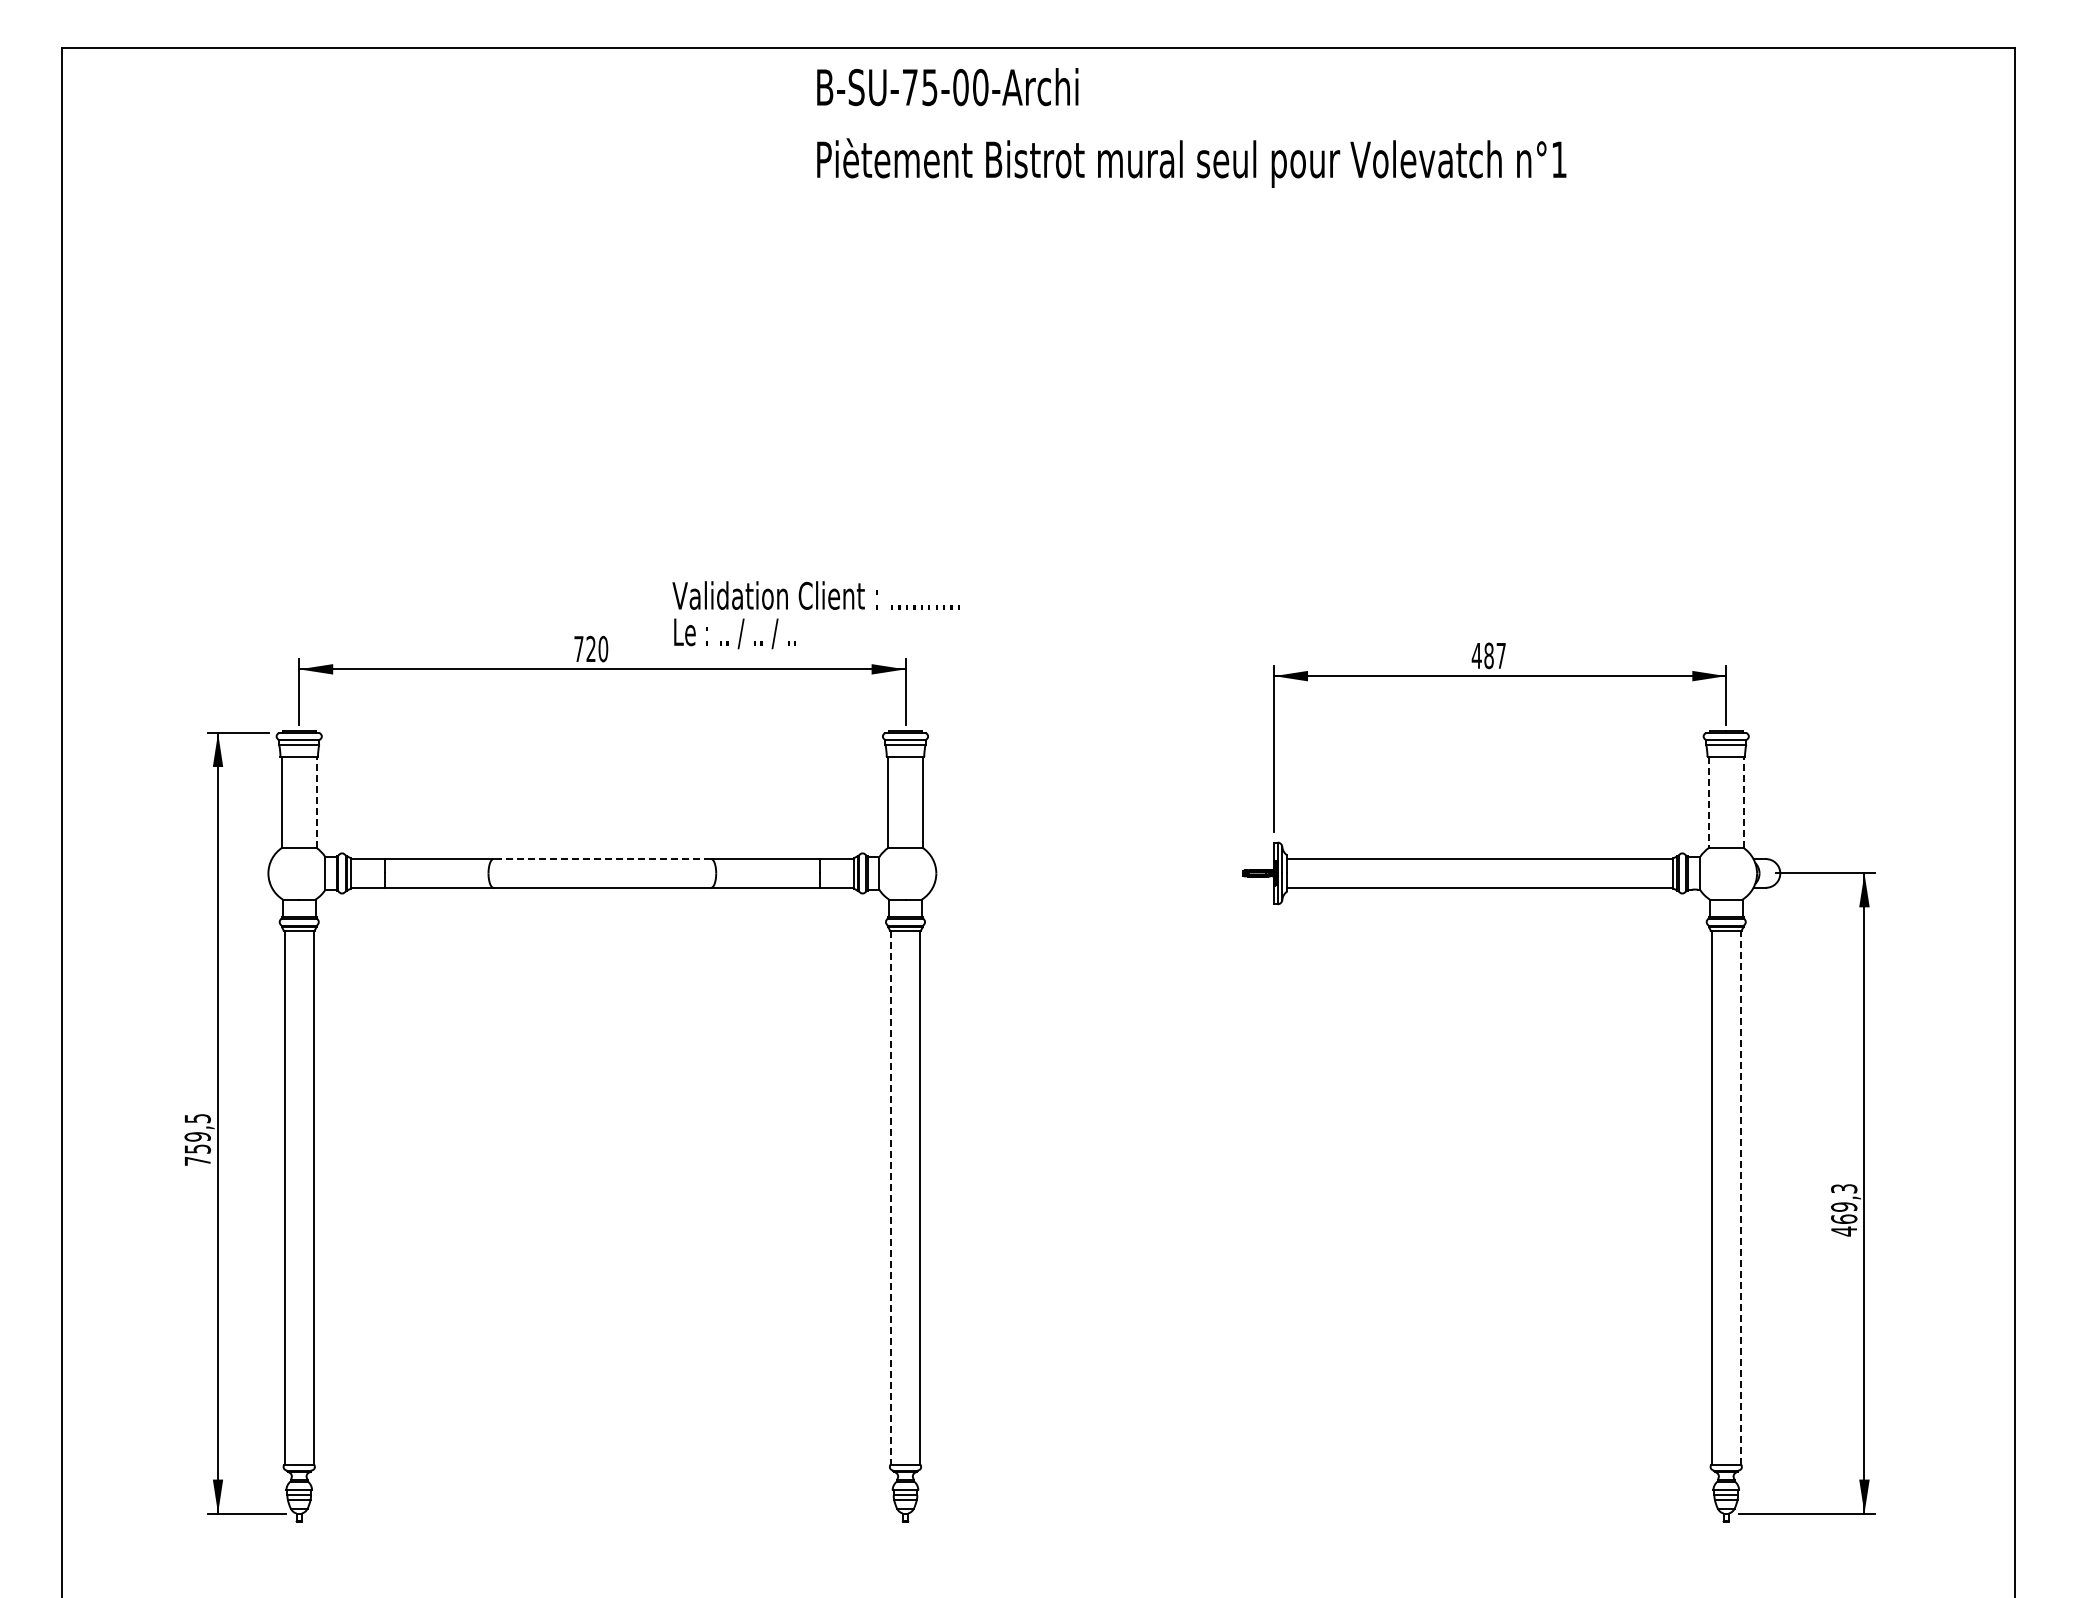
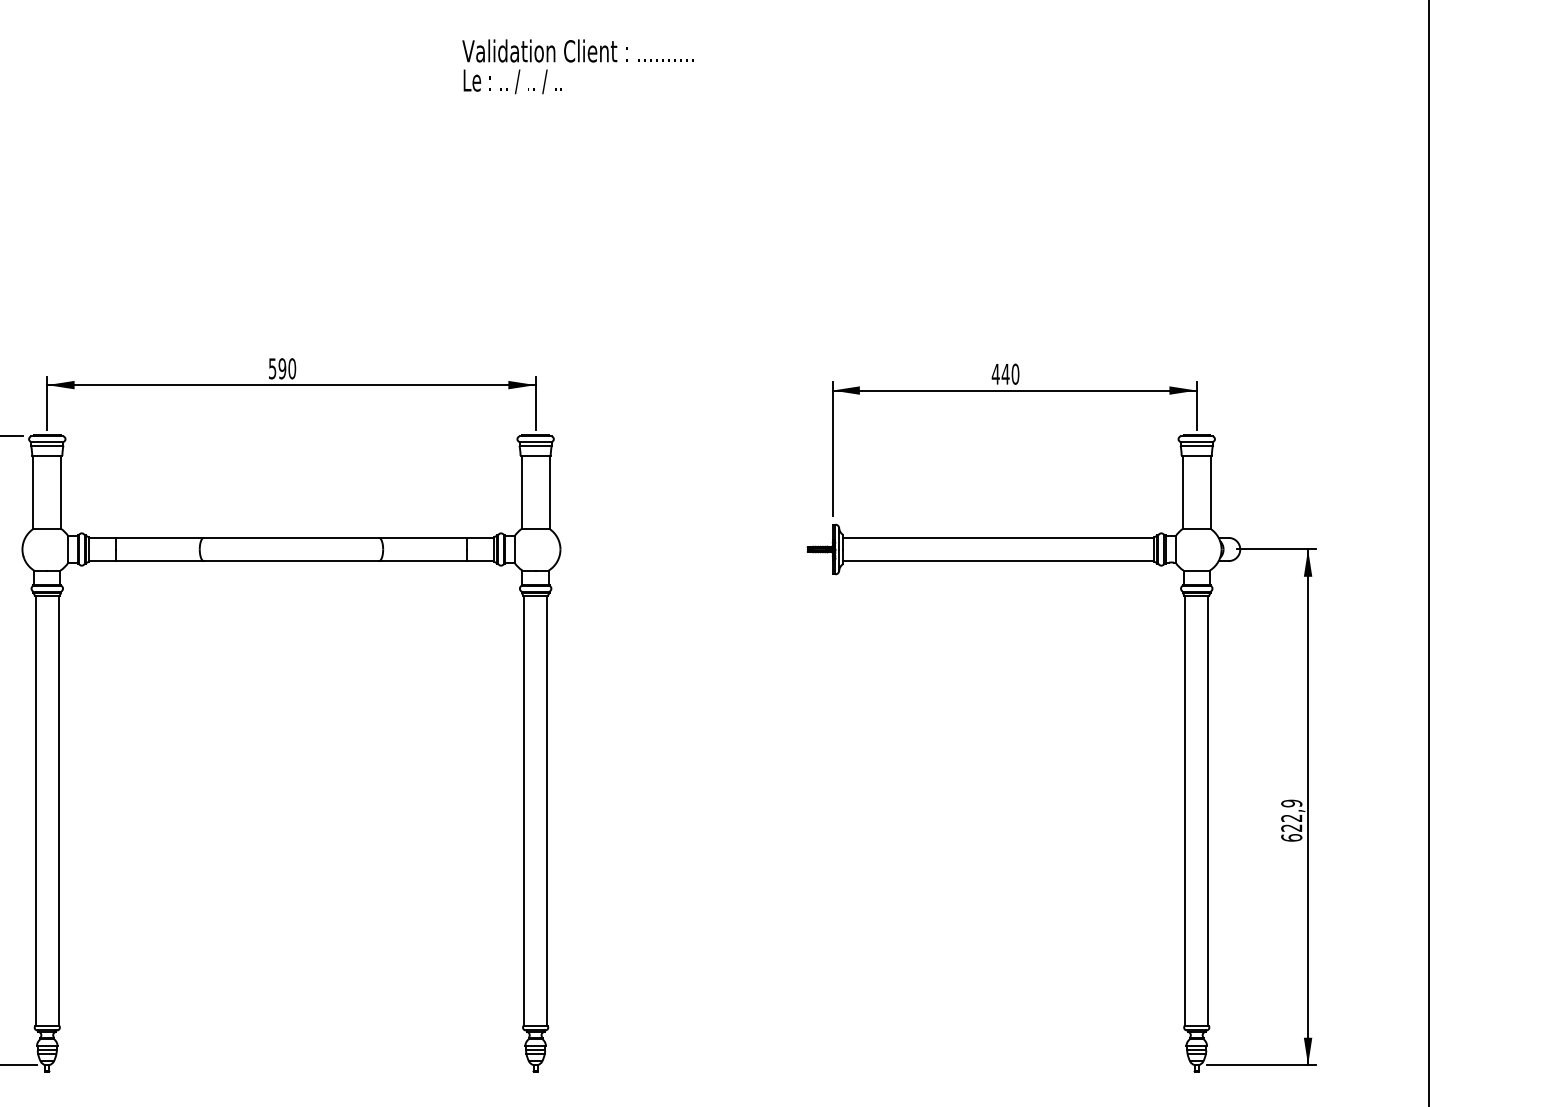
text: (815, 615) -> (577, 67), moved
text: (584, 649) -> (277, 369), 720 -> 590
text: (1495, 655) -> (1010, 373), 487 -> 440
line: (316, 801) -> (61, 491), dashed -> solid
line: (1743, 801) -> (1210, 491), dashed -> solid
line: (1708, 802) -> (1182, 492), dashed -> solid
line: (602, 859) -> (291, 538), dashed -> solid
line: (891, 1198) -> (524, 811), dashed -> solid
line: (1740, 1198) -> (1208, 811), dashed -> solid
text: (1844, 1210) -> (1292, 821), 469,3 -> 622,9

